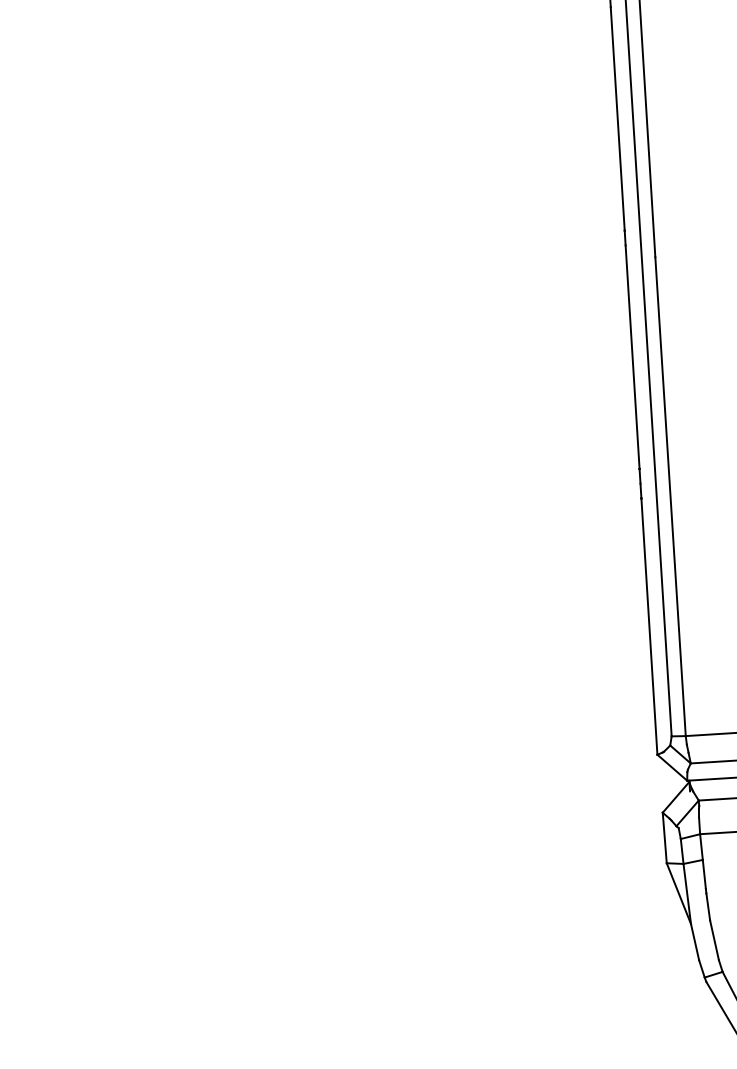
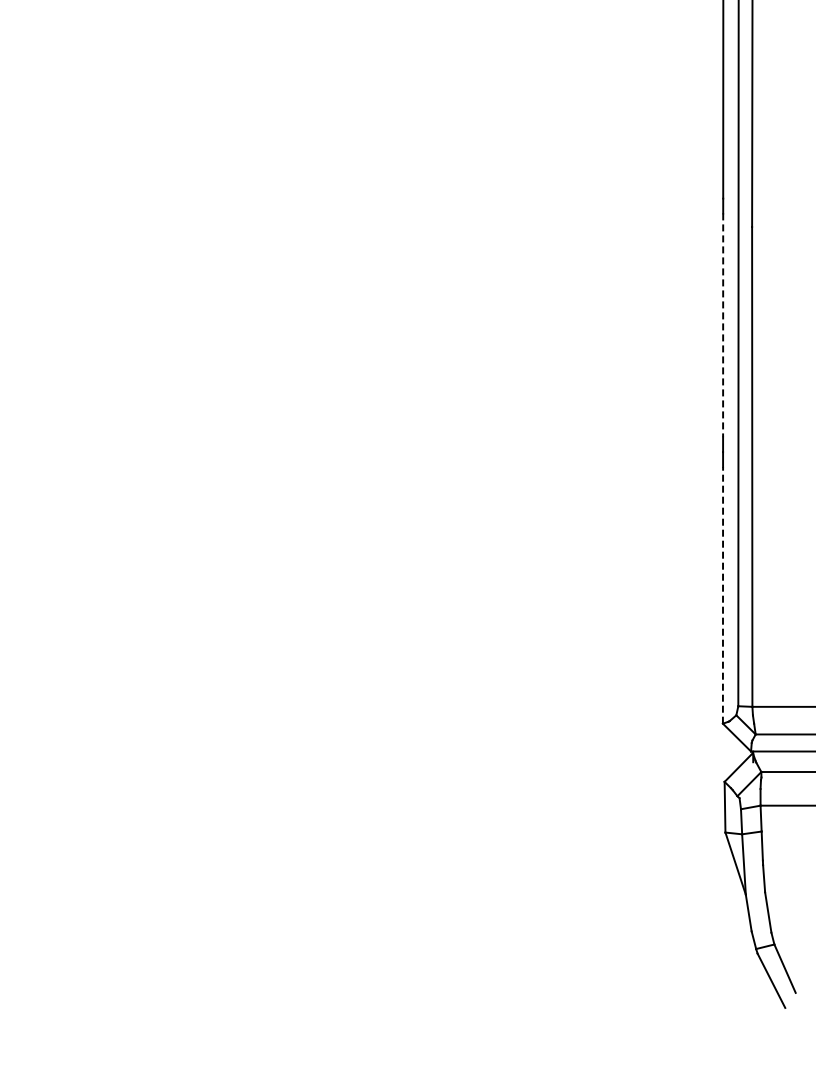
line: (632, 357) -> (723, 325), solid -> dashed
line: (649, 625) -> (723, 594), solid -> dashed

